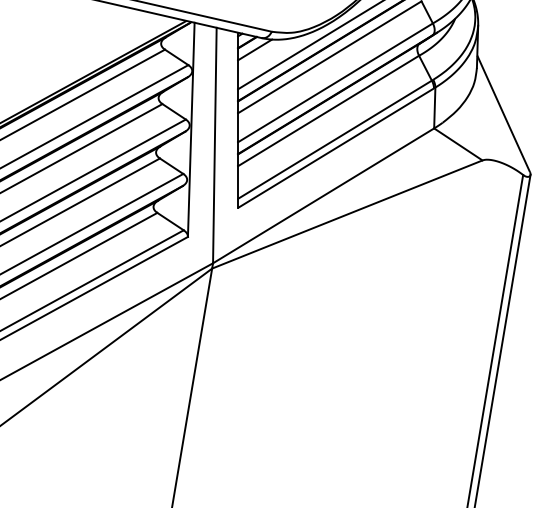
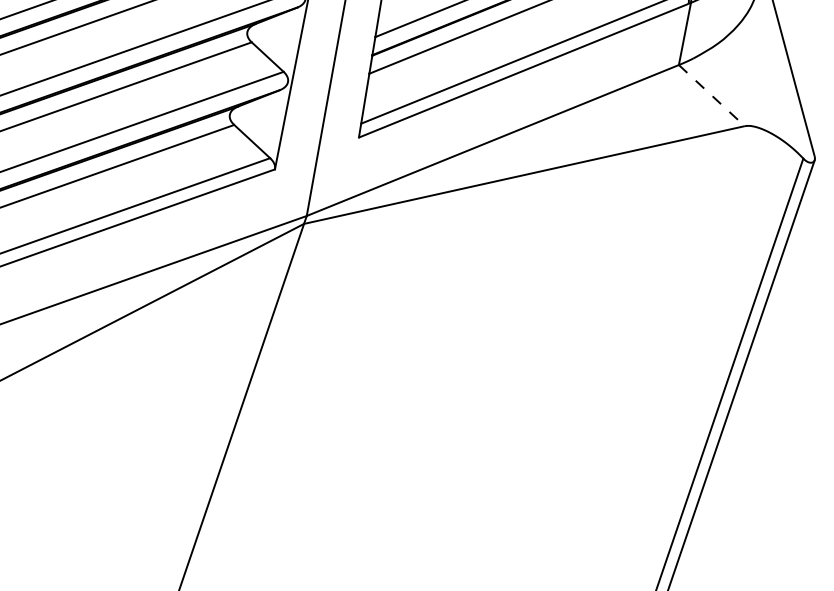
line: (458, 144) -> (712, 95), solid -> dashed

